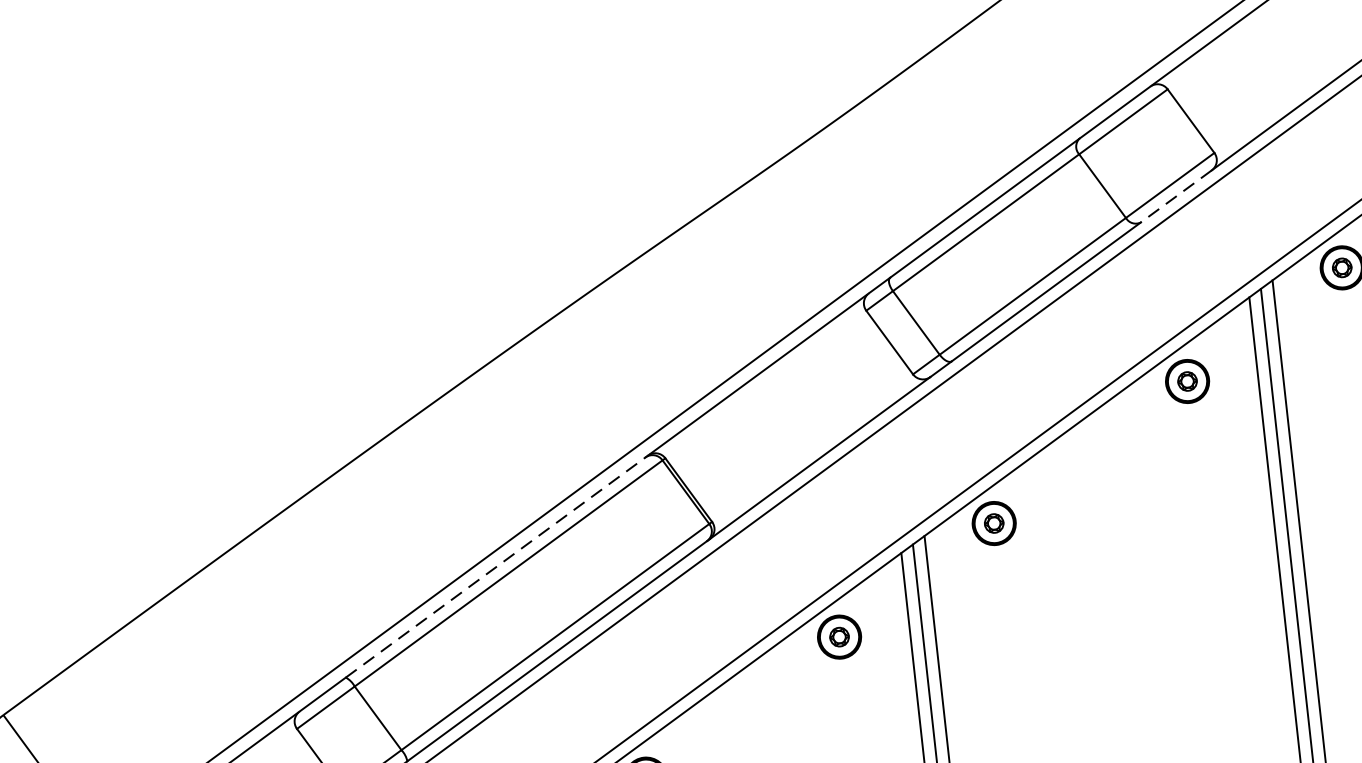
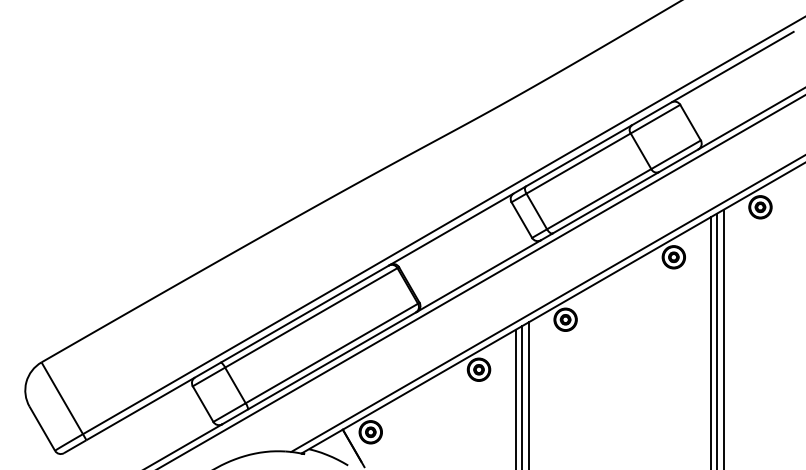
line: (1175, 195) -> (678, 160), dashed -> solid
line: (494, 568) -> (304, 314), dashed -> solid

